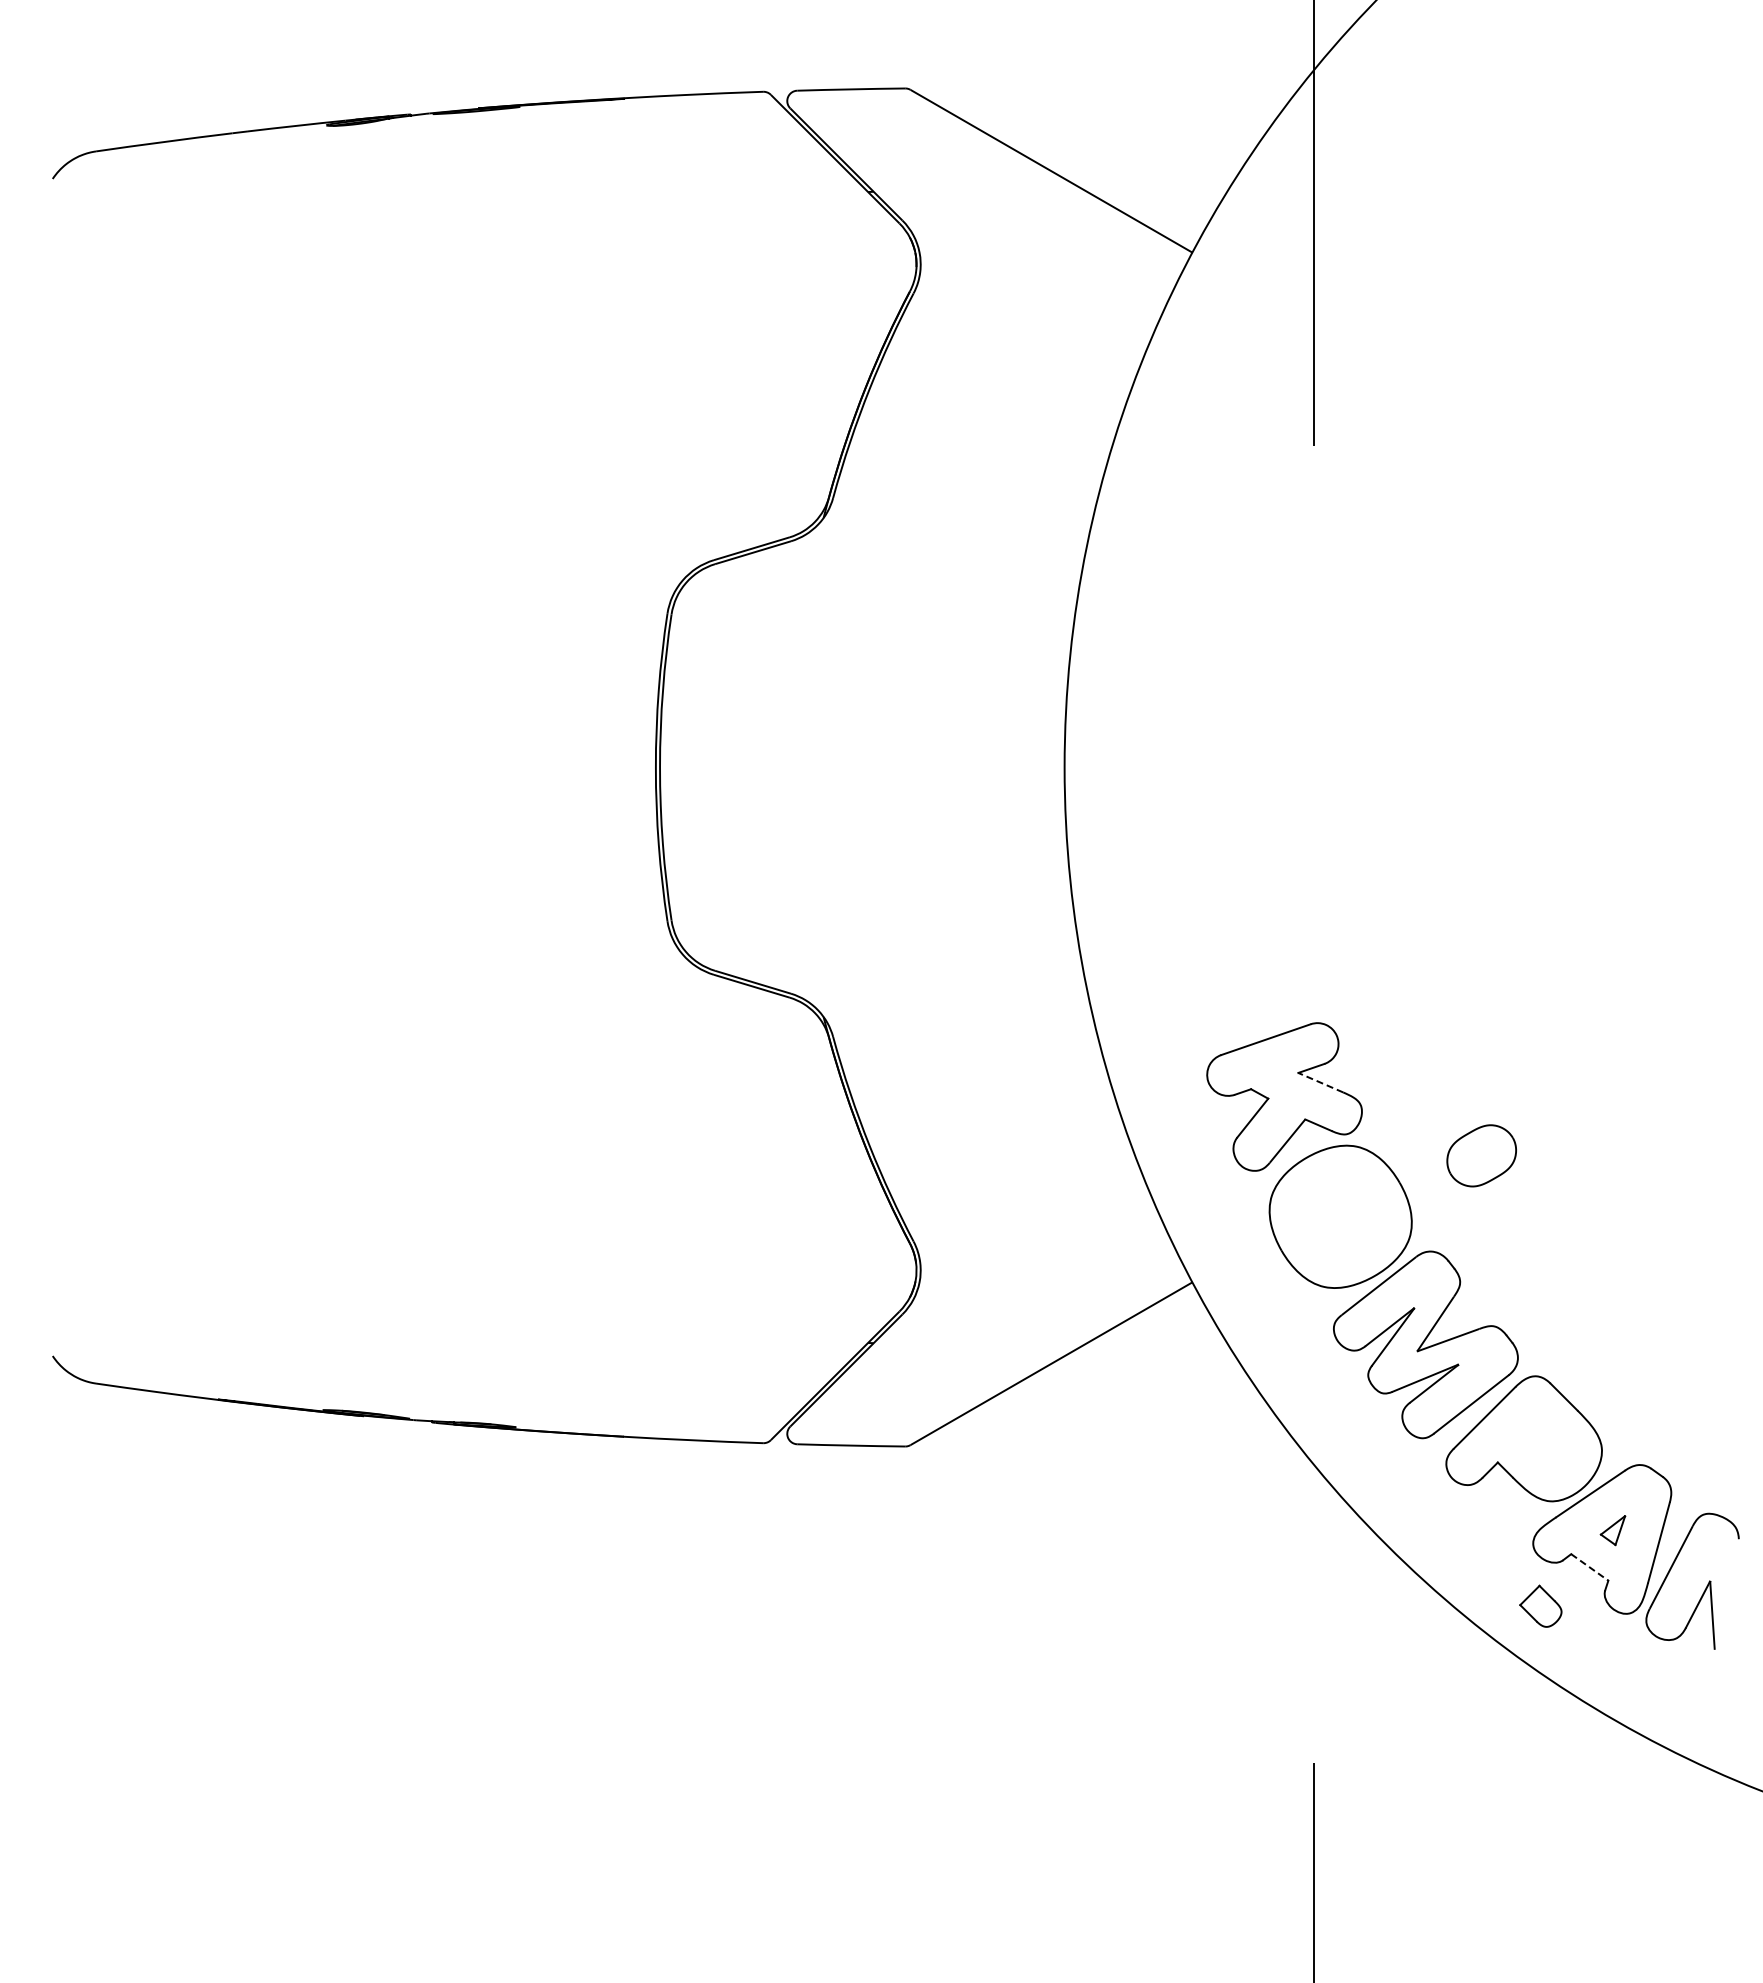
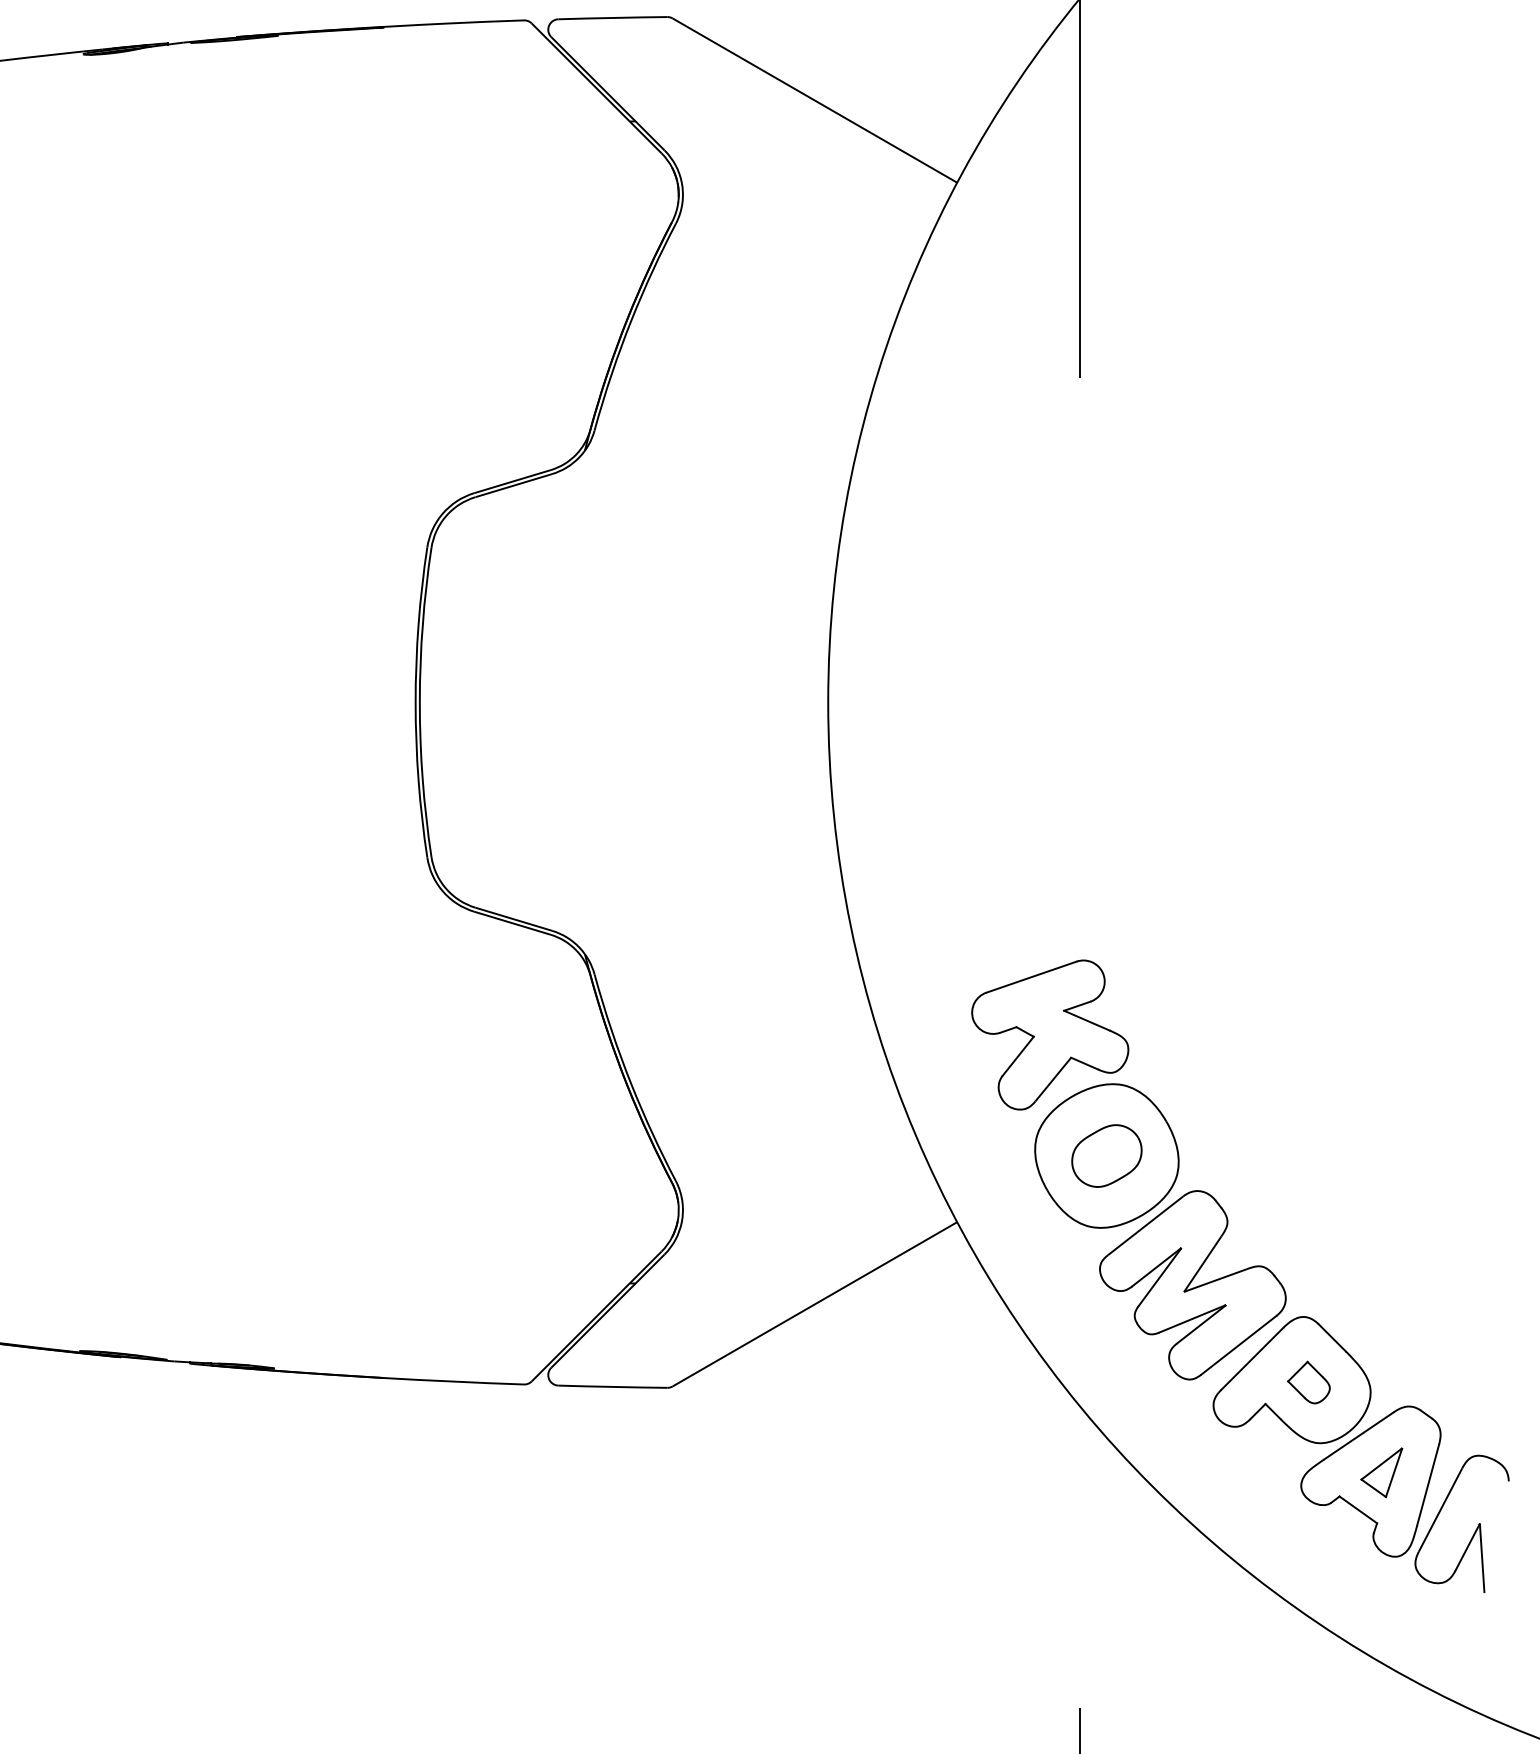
line: (1320, 1082) -> (1086, 1020), dashed -> solid
part: (1481, 1155) -> (1106, 1155), moved
part: (1612, 1530) -> (1381, 1472), size x1.67
line: (1589, 1567) -> (1358, 1509), dashed -> solid
part: (1540, 1605) -> (1308, 1381), moved

